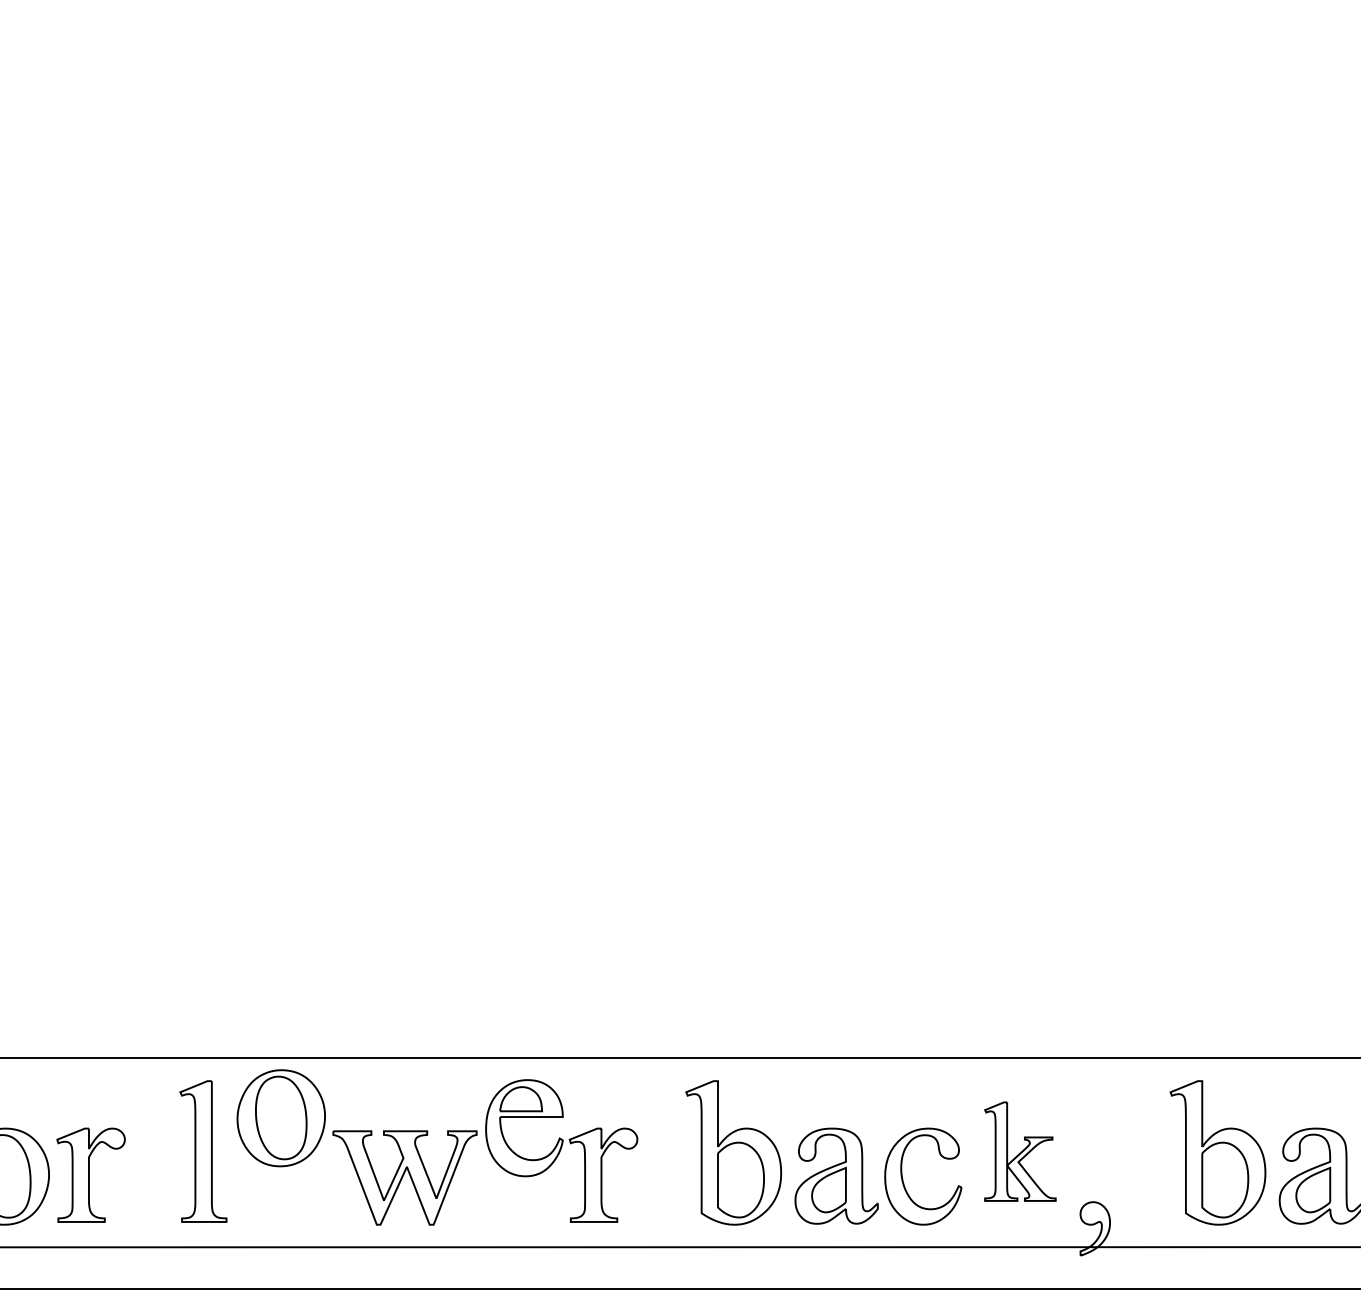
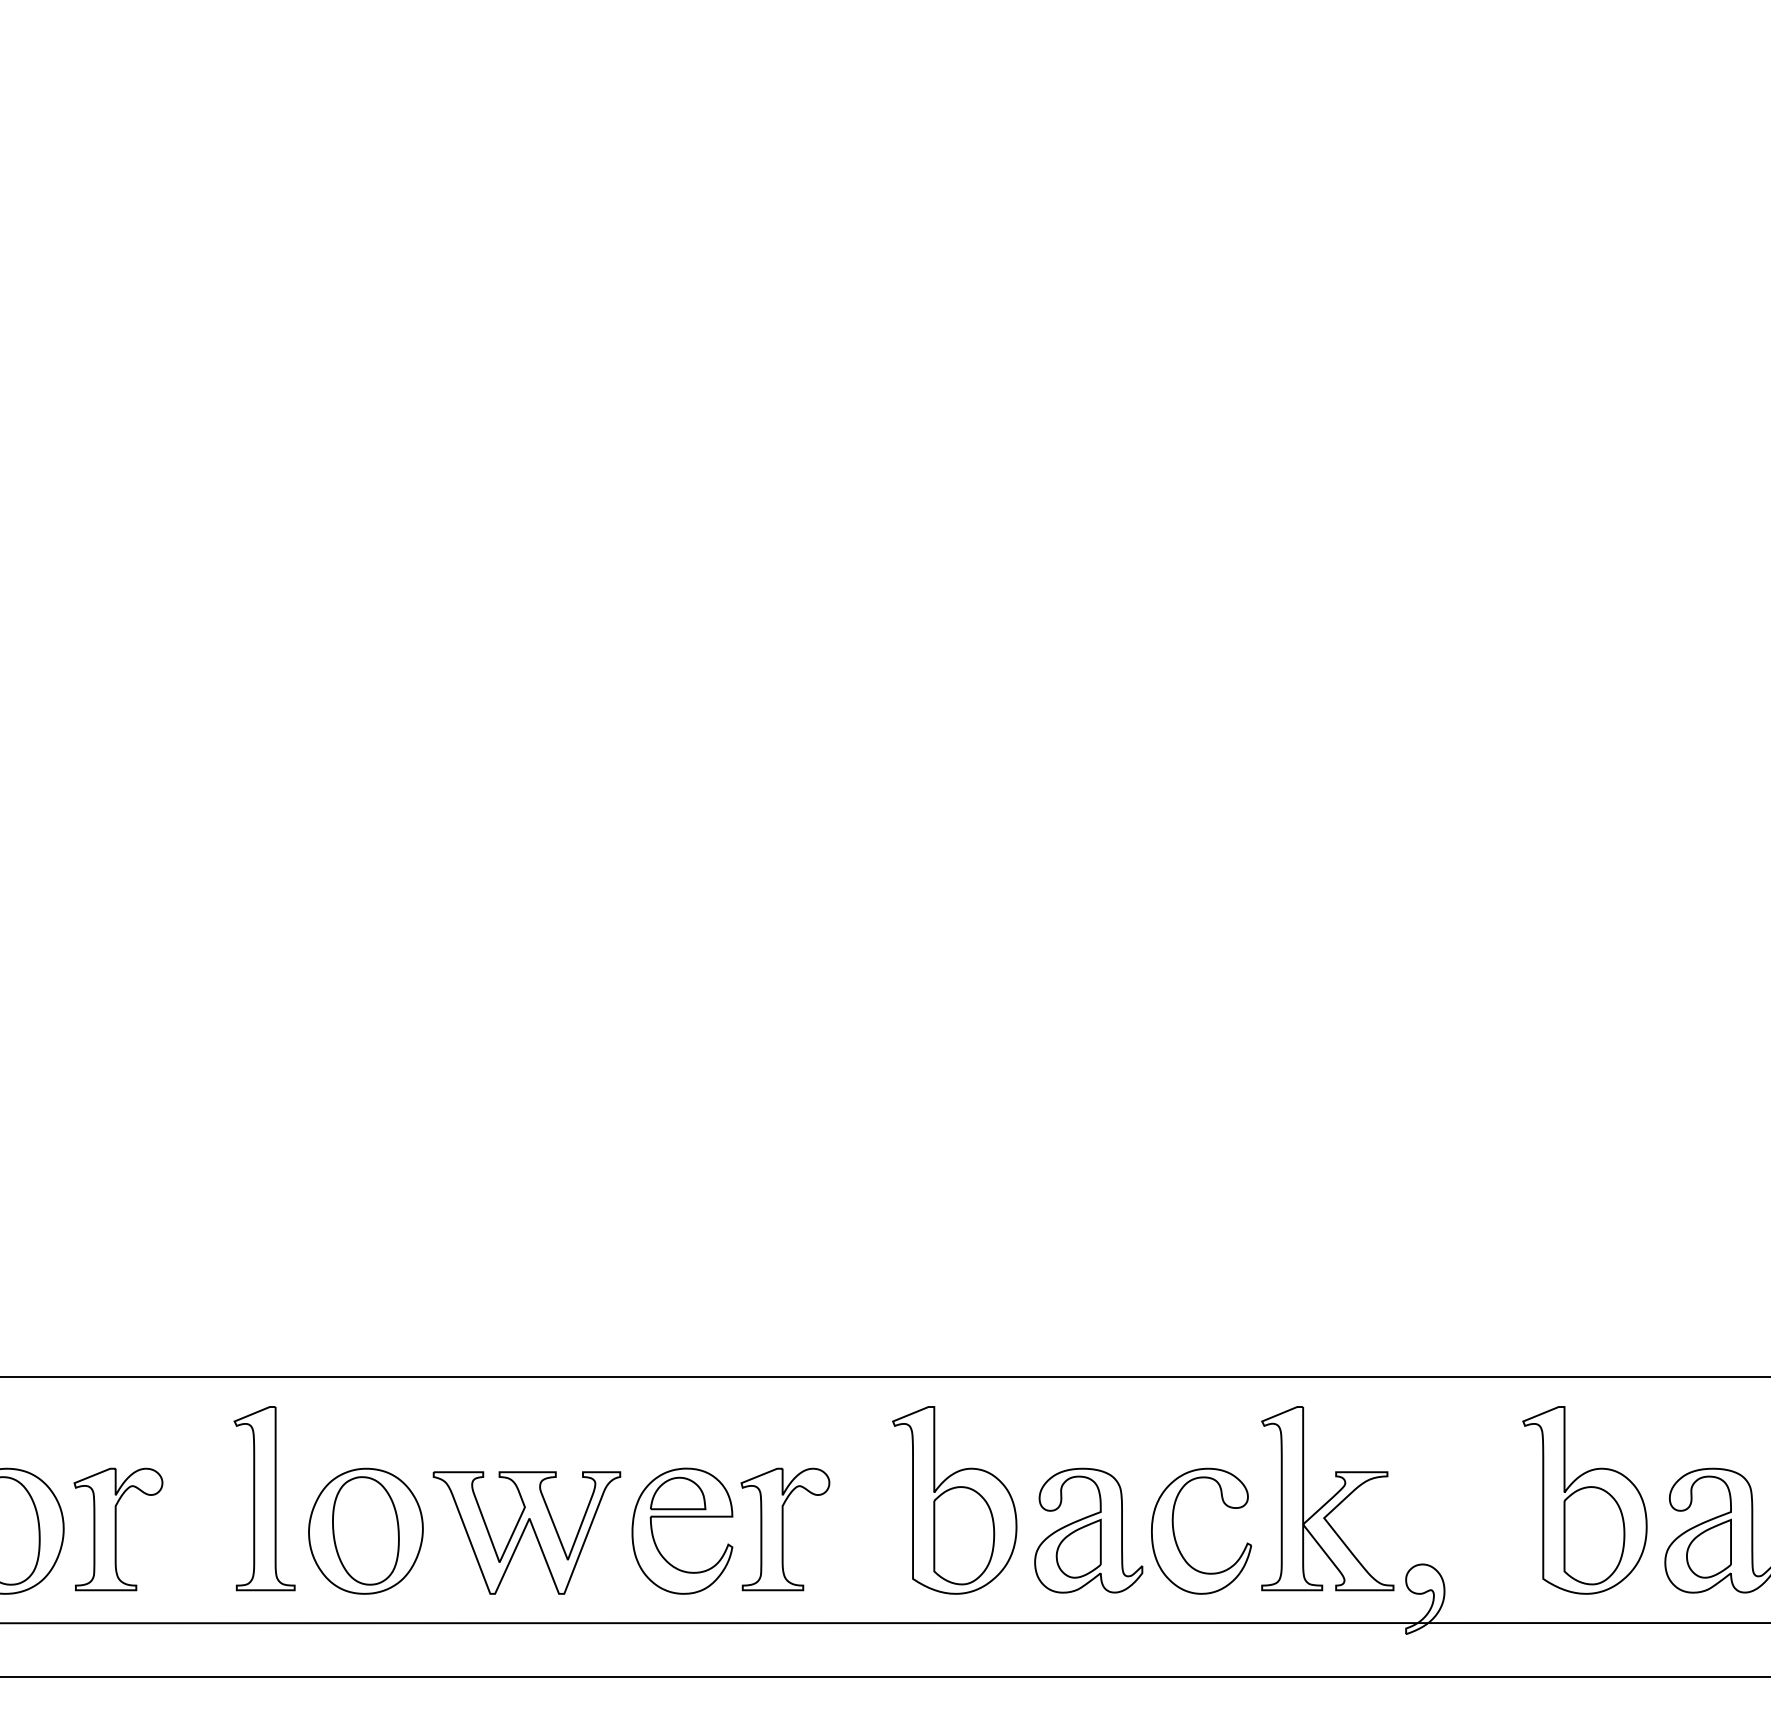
part: (280, 1117) -> (365, 1530), moved
part: (524, 1117) -> (682, 1517), moved
part: (1020, 1151) -> (1327, 1498), size x1.43

